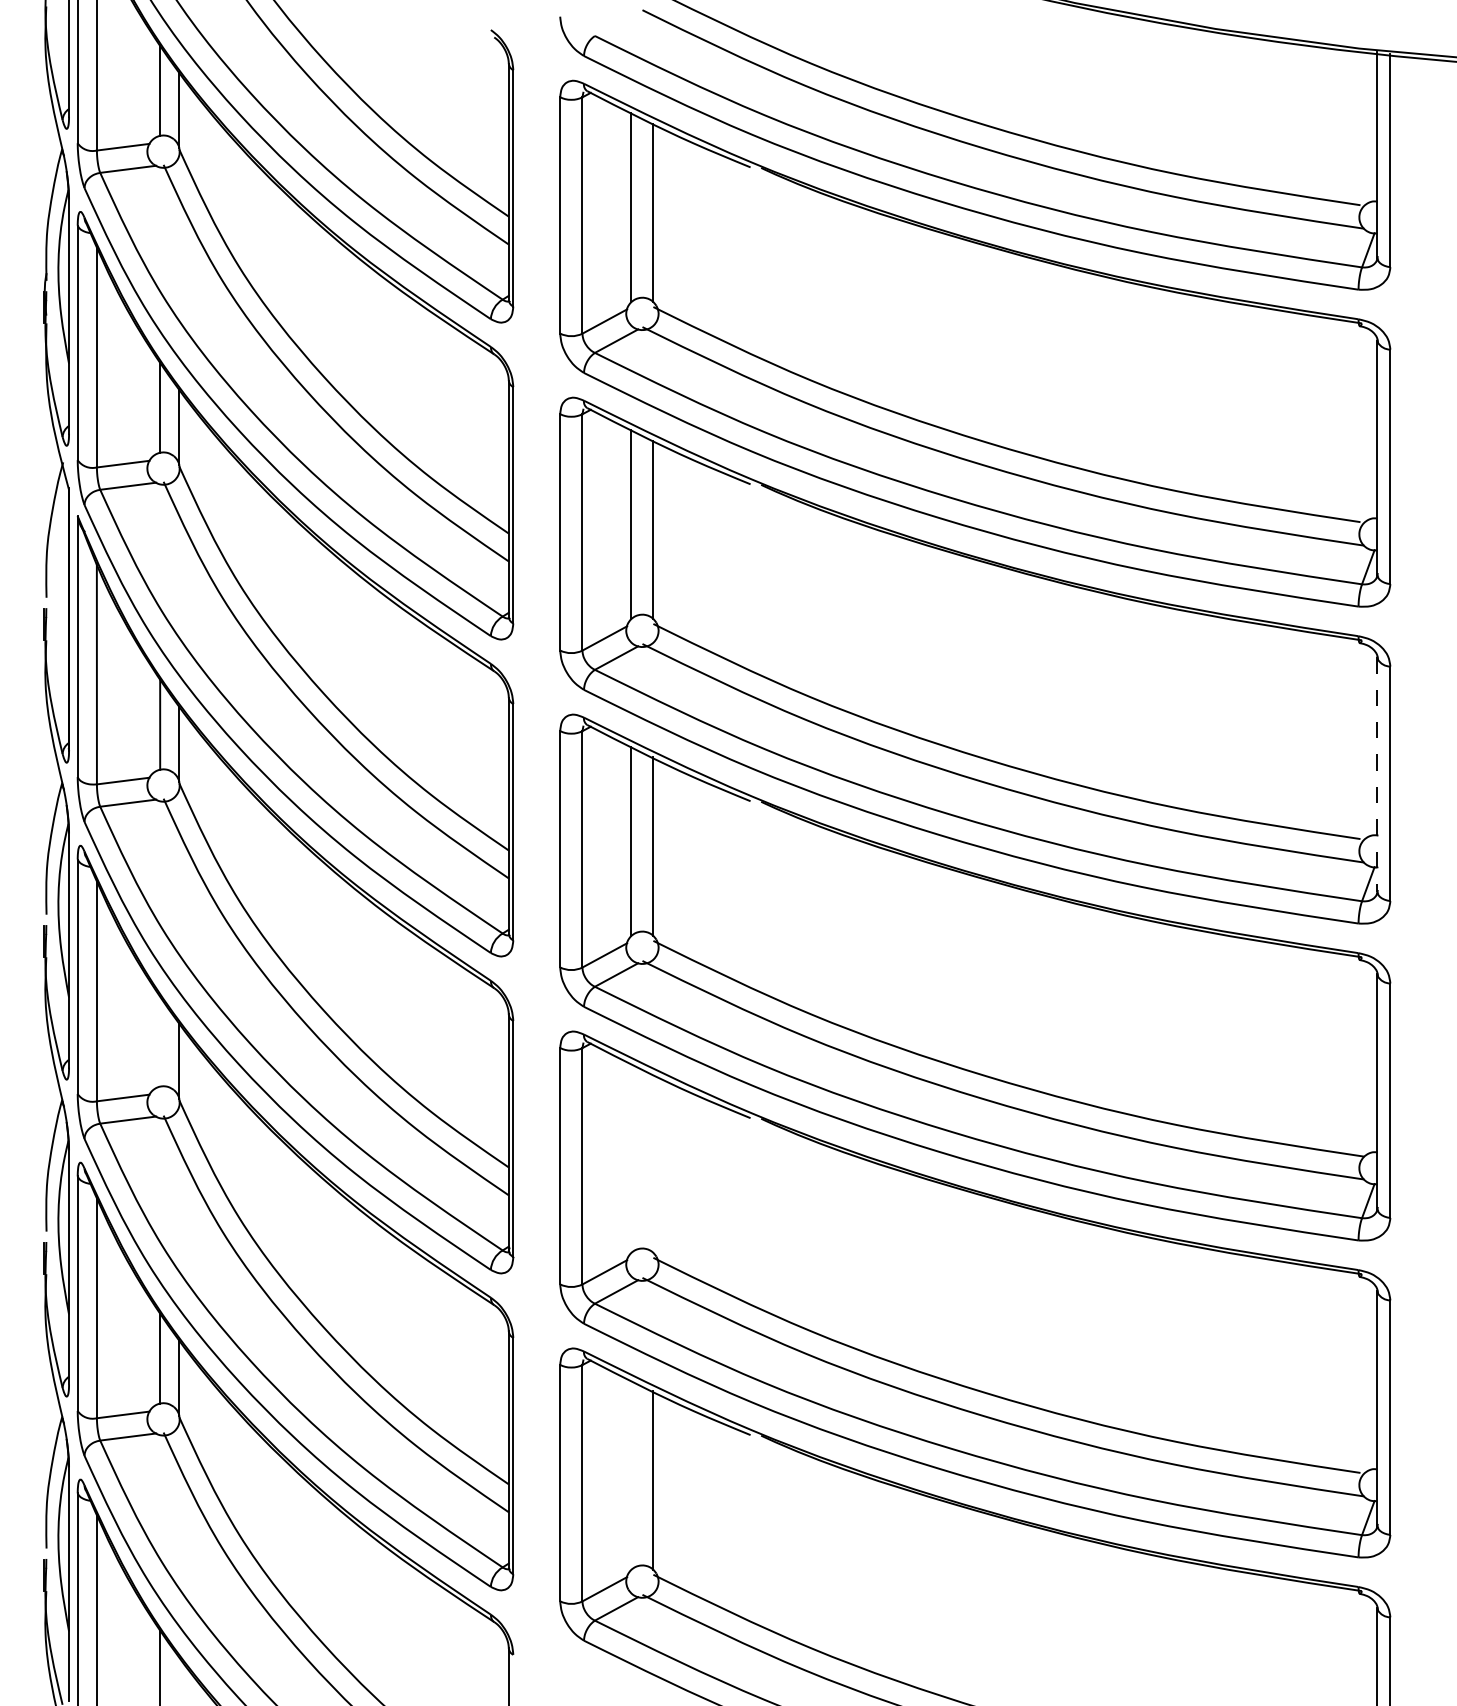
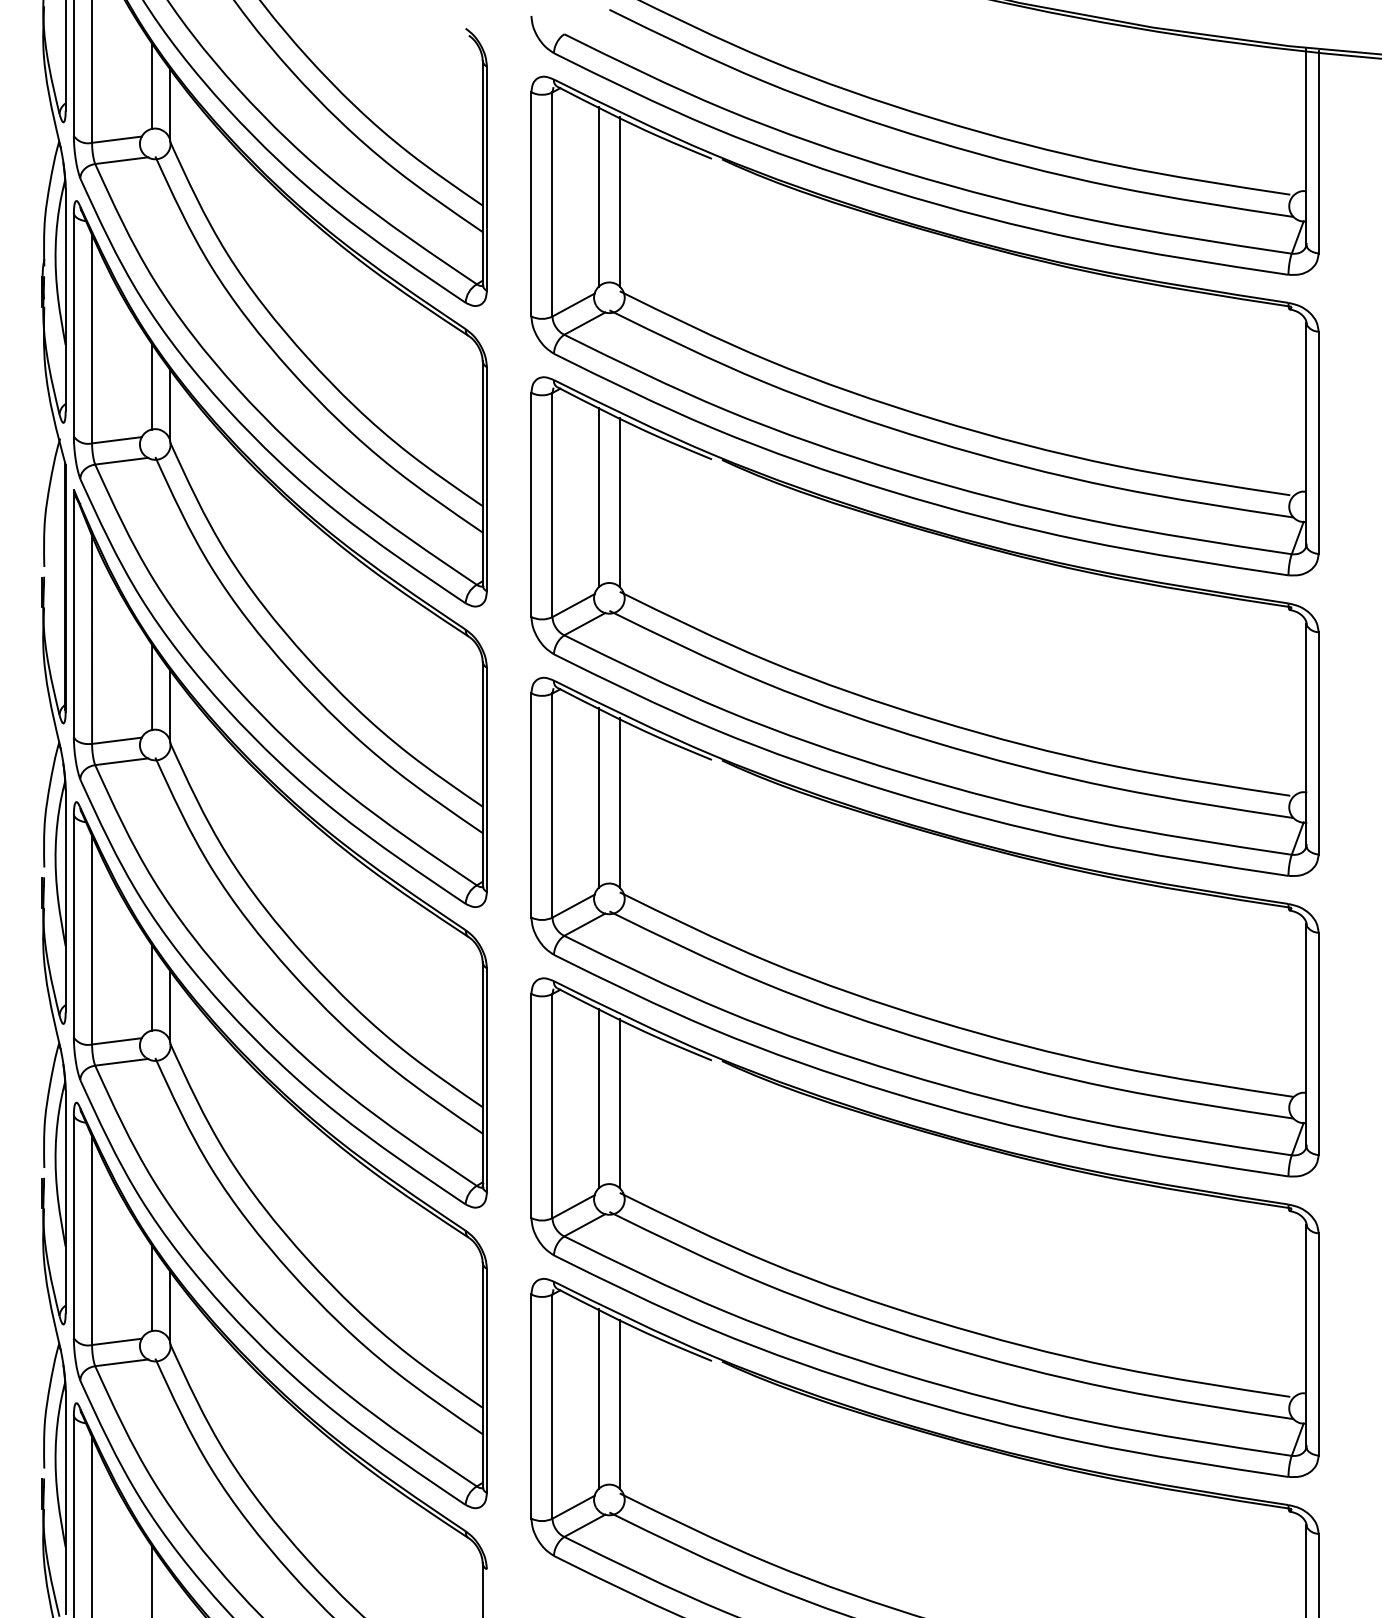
line: (1377, 775) -> (1306, 735), dashed -> solid
line: (160, 1041) -> (152, 987), added
line: (631, 1157) -> (599, 1097), added
line: (653, 1163) -> (619, 1103), added
line: (631, 1474) -> (599, 1398), added

